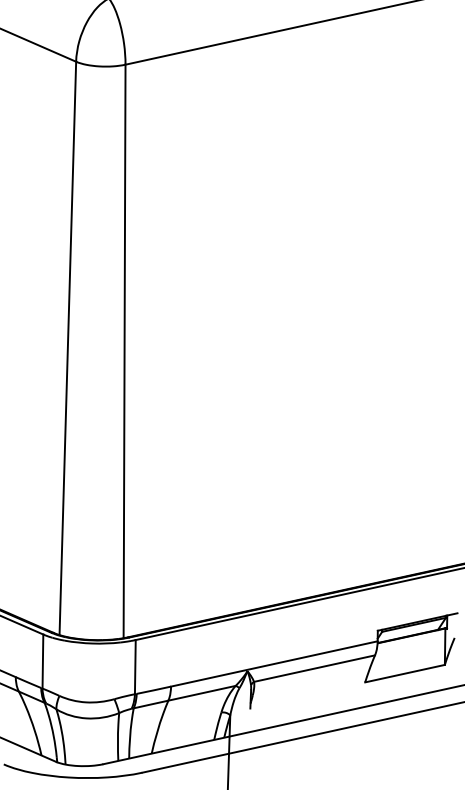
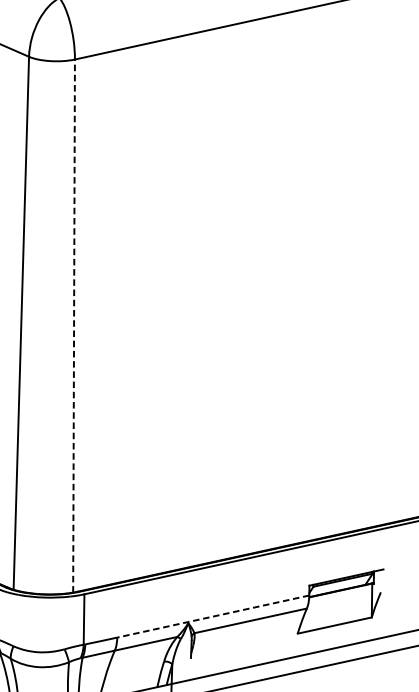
line: (124, 351) -> (73, 326), solid -> dashed
line: (274, 663) -> (213, 616), solid -> dashed

